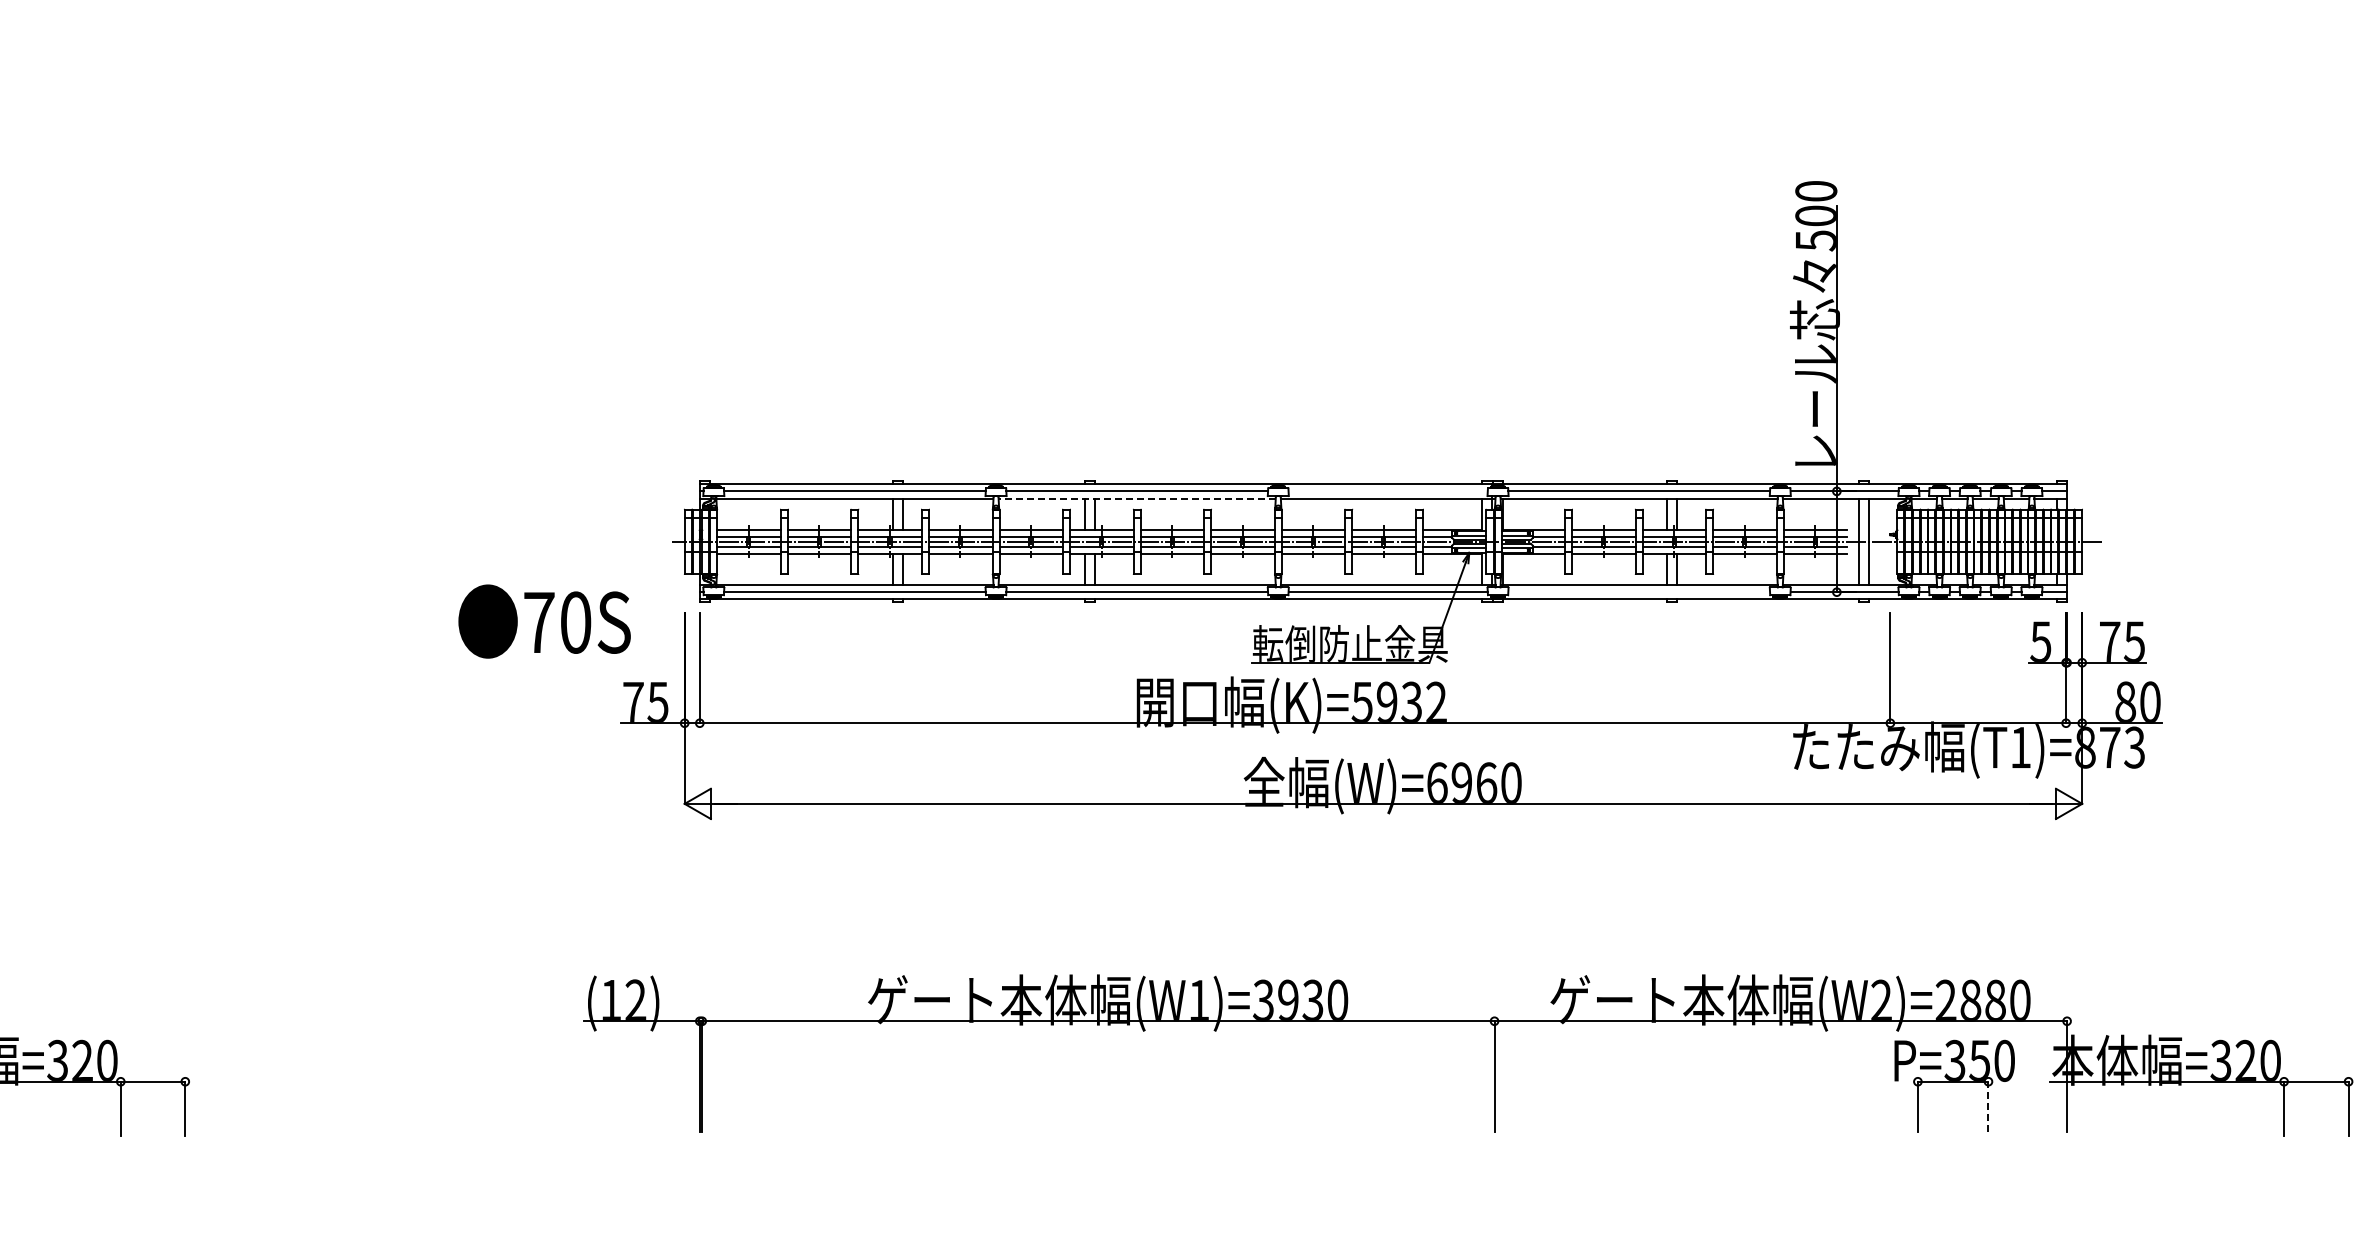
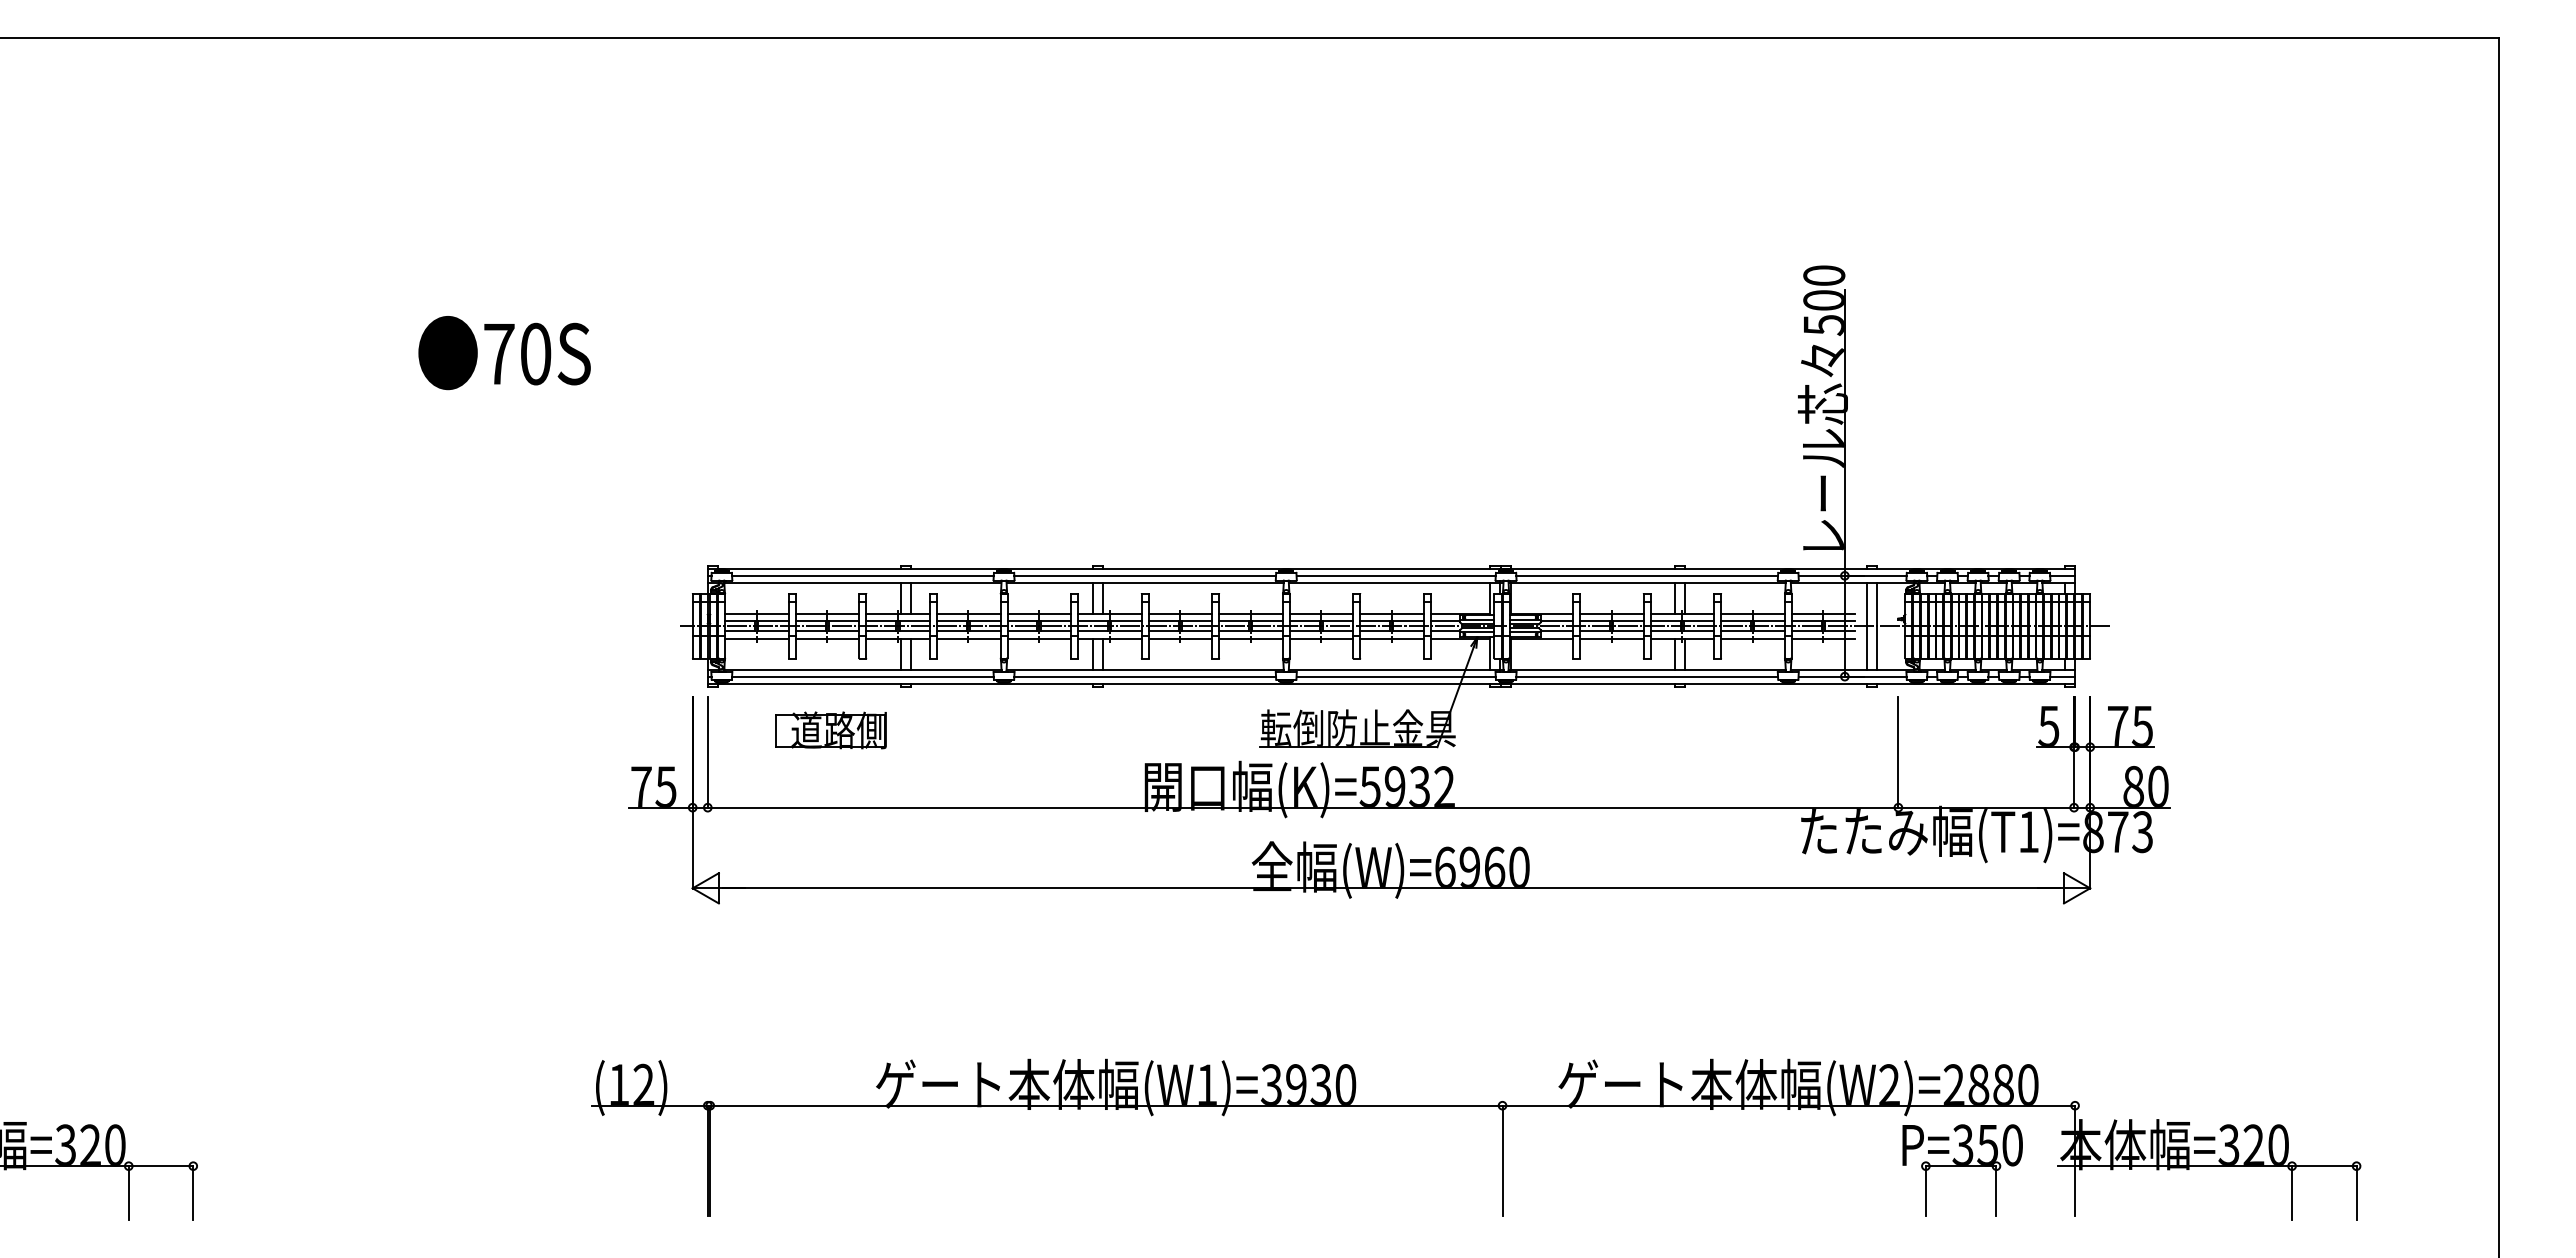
line: (1387, 491) -> (1395, 575), added
line: (1136, 498) -> (1144, 582), dashed -> solid
line: (1639, 592) -> (1647, 676), added
text: (544, 622) -> (504, 353), moved
part: (822, 646) -> (830, 730), added
line: (1988, 1106) -> (1996, 1190), dashed -> solid

